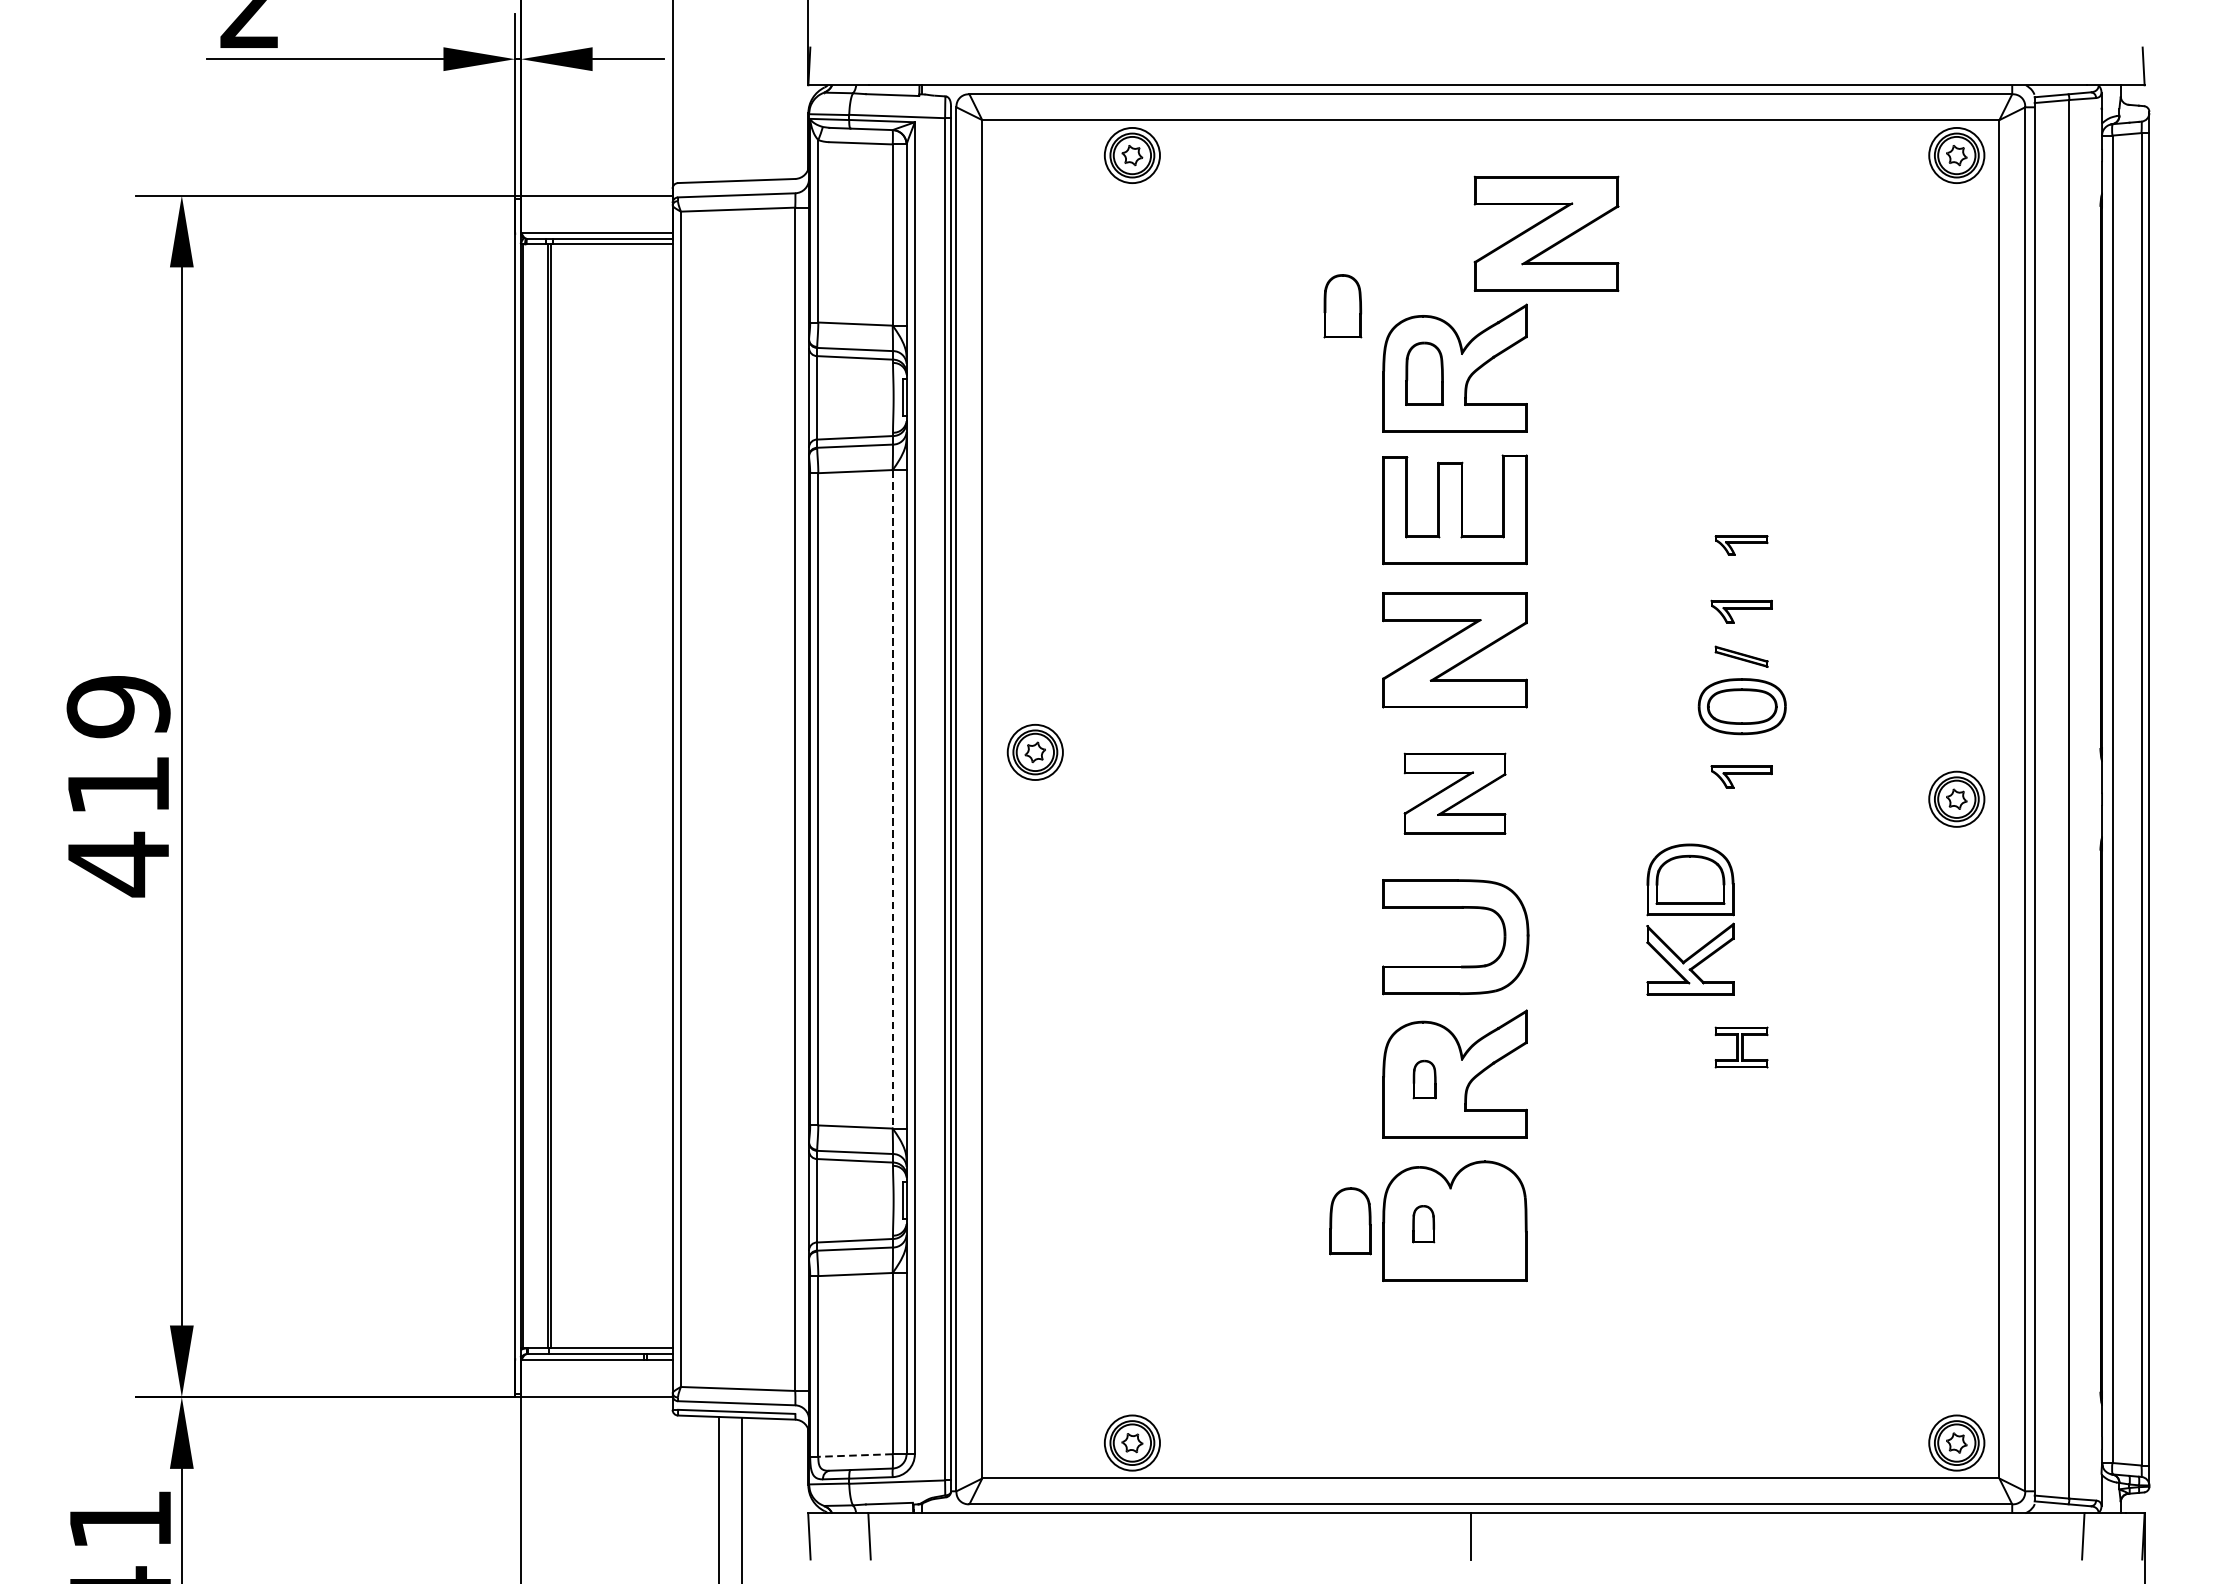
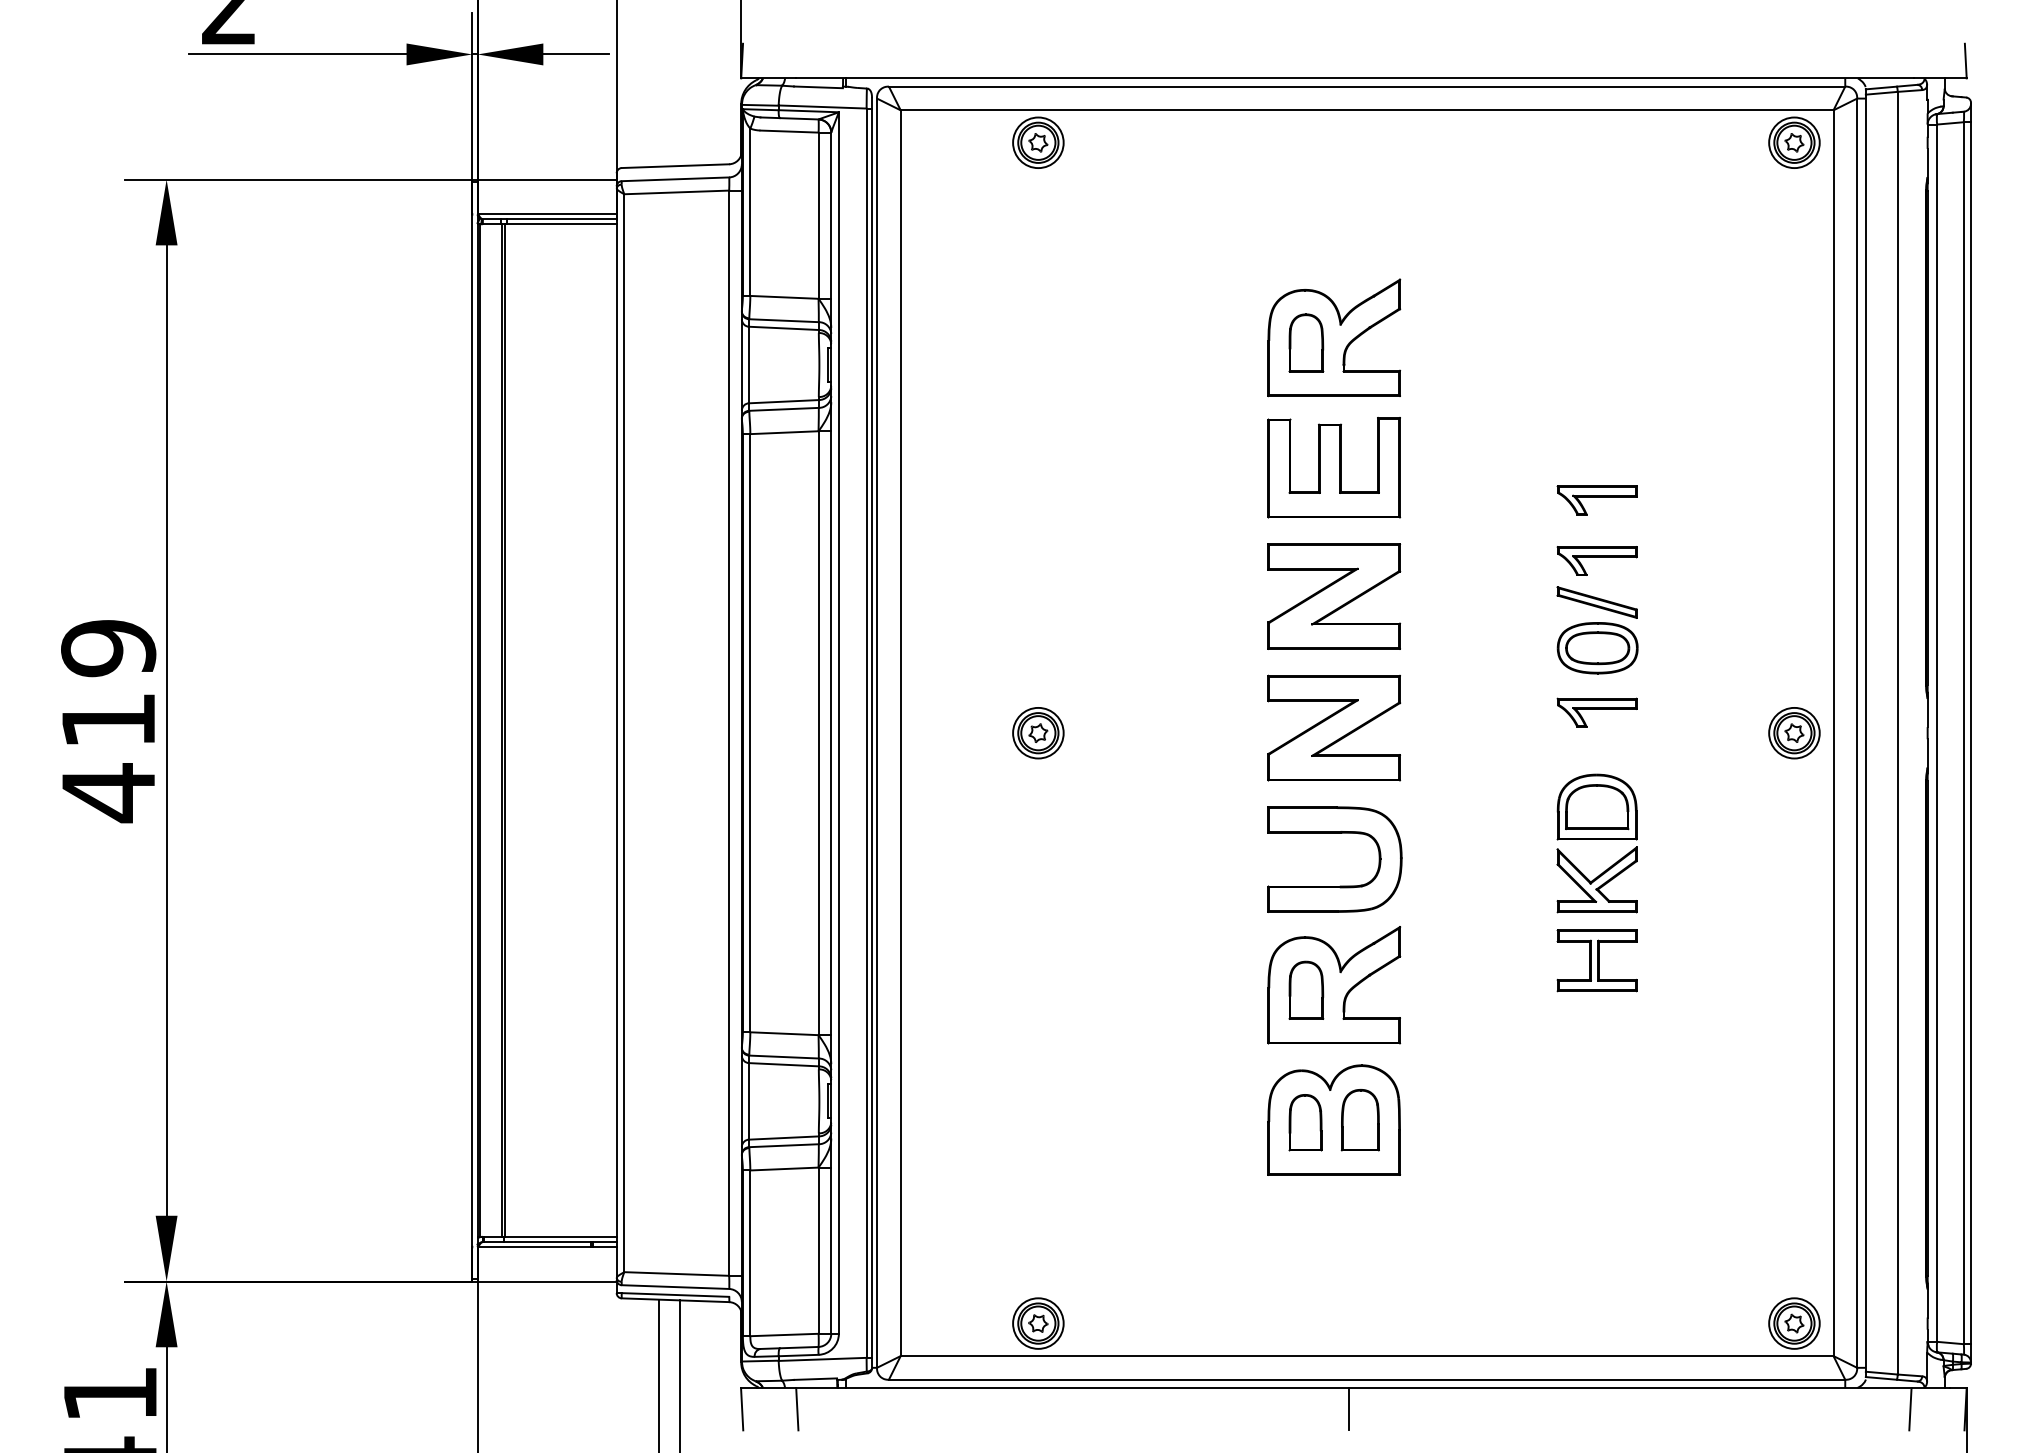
part: (1546, 233) -> (1418, 214), removed
part: (1342, 305) -> (1231, 280), removed
part: (1740, 545) -> (1596, 500), size x1.67
part: (1740, 610) -> (1596, 560), size x1.43
part: (1740, 656) -> (1596, 602), size x1.67
part: (1035, 752) -> (1038, 733), moved
part: (1740, 776) -> (1596, 712), size x1.43
part: (1455, 793) -> (1334, 727), size x1.43
line: (892, 799) -> (818, 733), dashed -> solid
part: (1689, 919) -> (1596, 843), moved
part: (1740, 1047) -> (1596, 960), size x1.67
part: (1424, 1078) -> (1306, 989), size x1.67
part: (1349, 1221) -> (1359, 1120), moved
part: (1423, 1223) -> (1305, 1122), size x1.67
line: (854, 1456) -> (783, 1335), dashed -> solid

